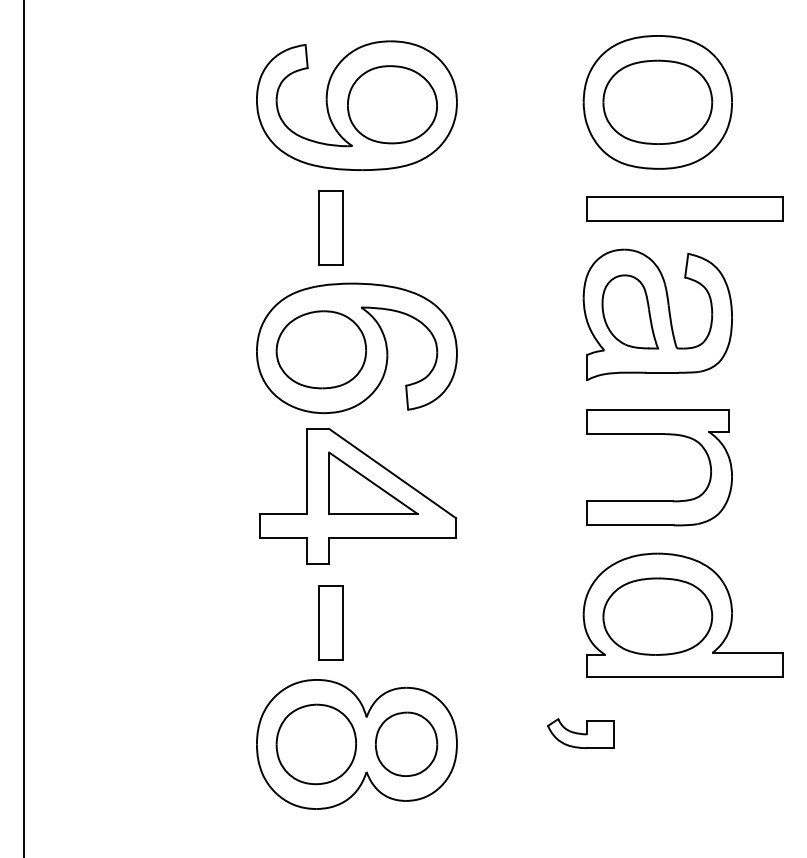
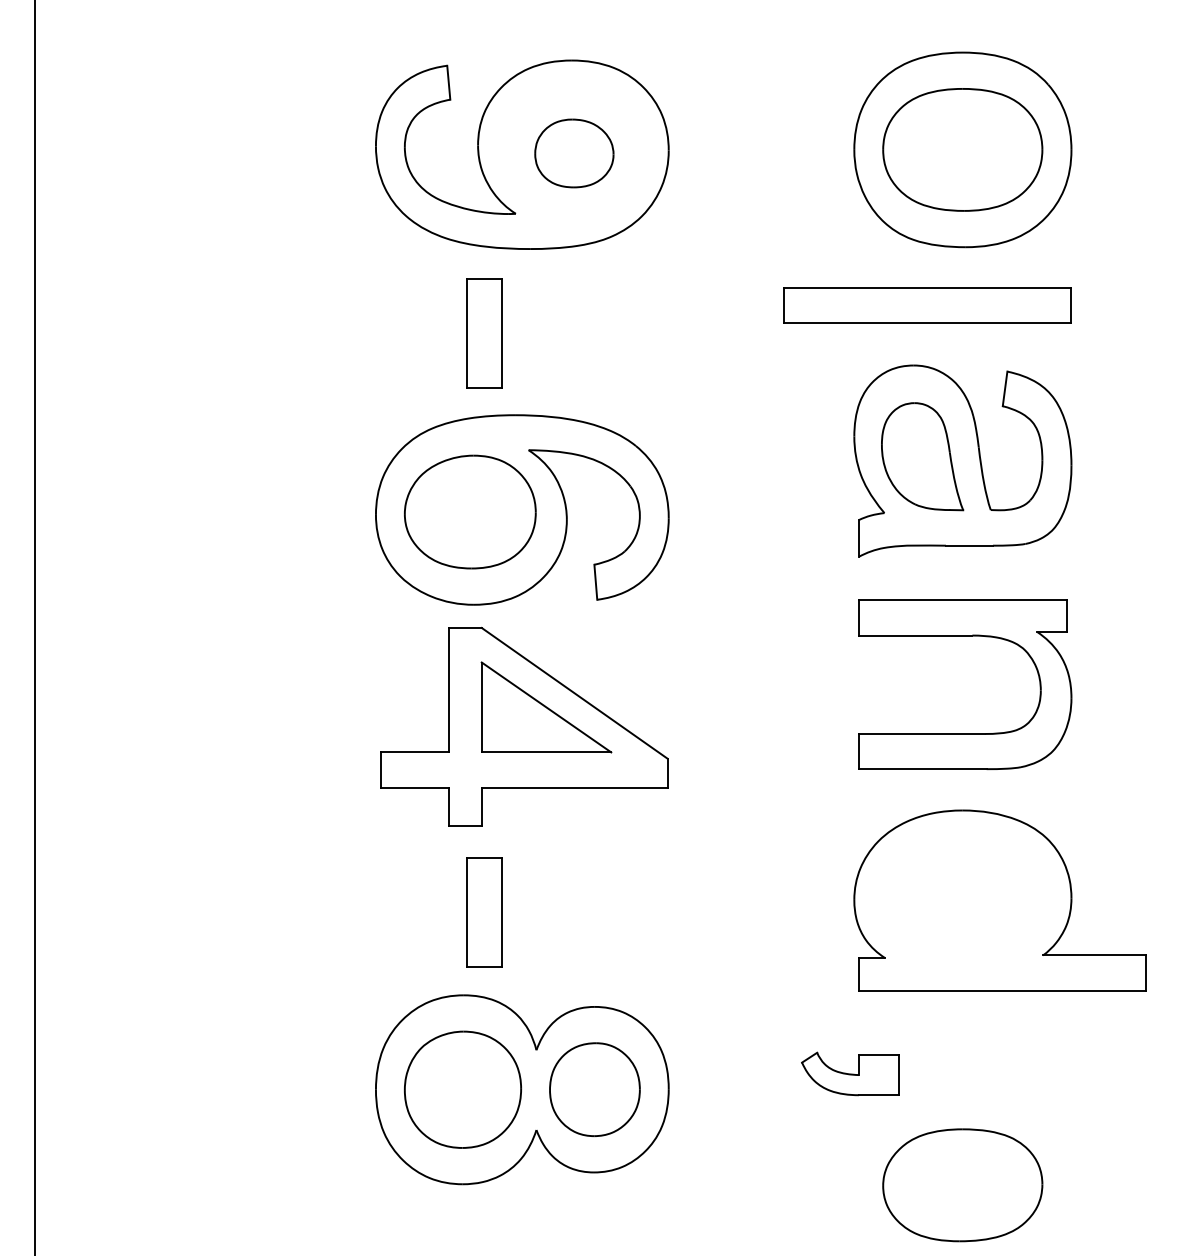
part: (392, 104) -> (574, 152), size x0.6
part: (684, 208) -> (927, 305), moved
part: (657, 616) -> (962, 1185), moved

